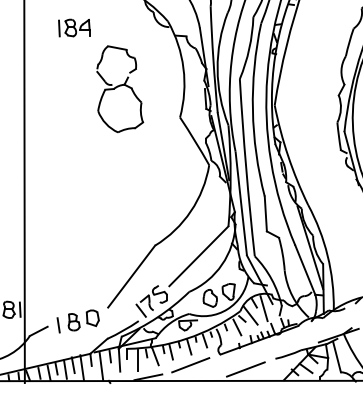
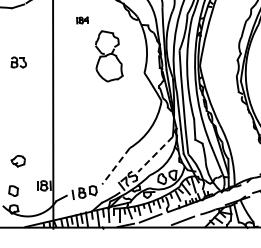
part: (74, 28) -> (82, 20), size x0.6
line: (198, 256) -> (155, 154), solid -> dashed
line: (132, 276) -> (116, 166), solid -> dashed

